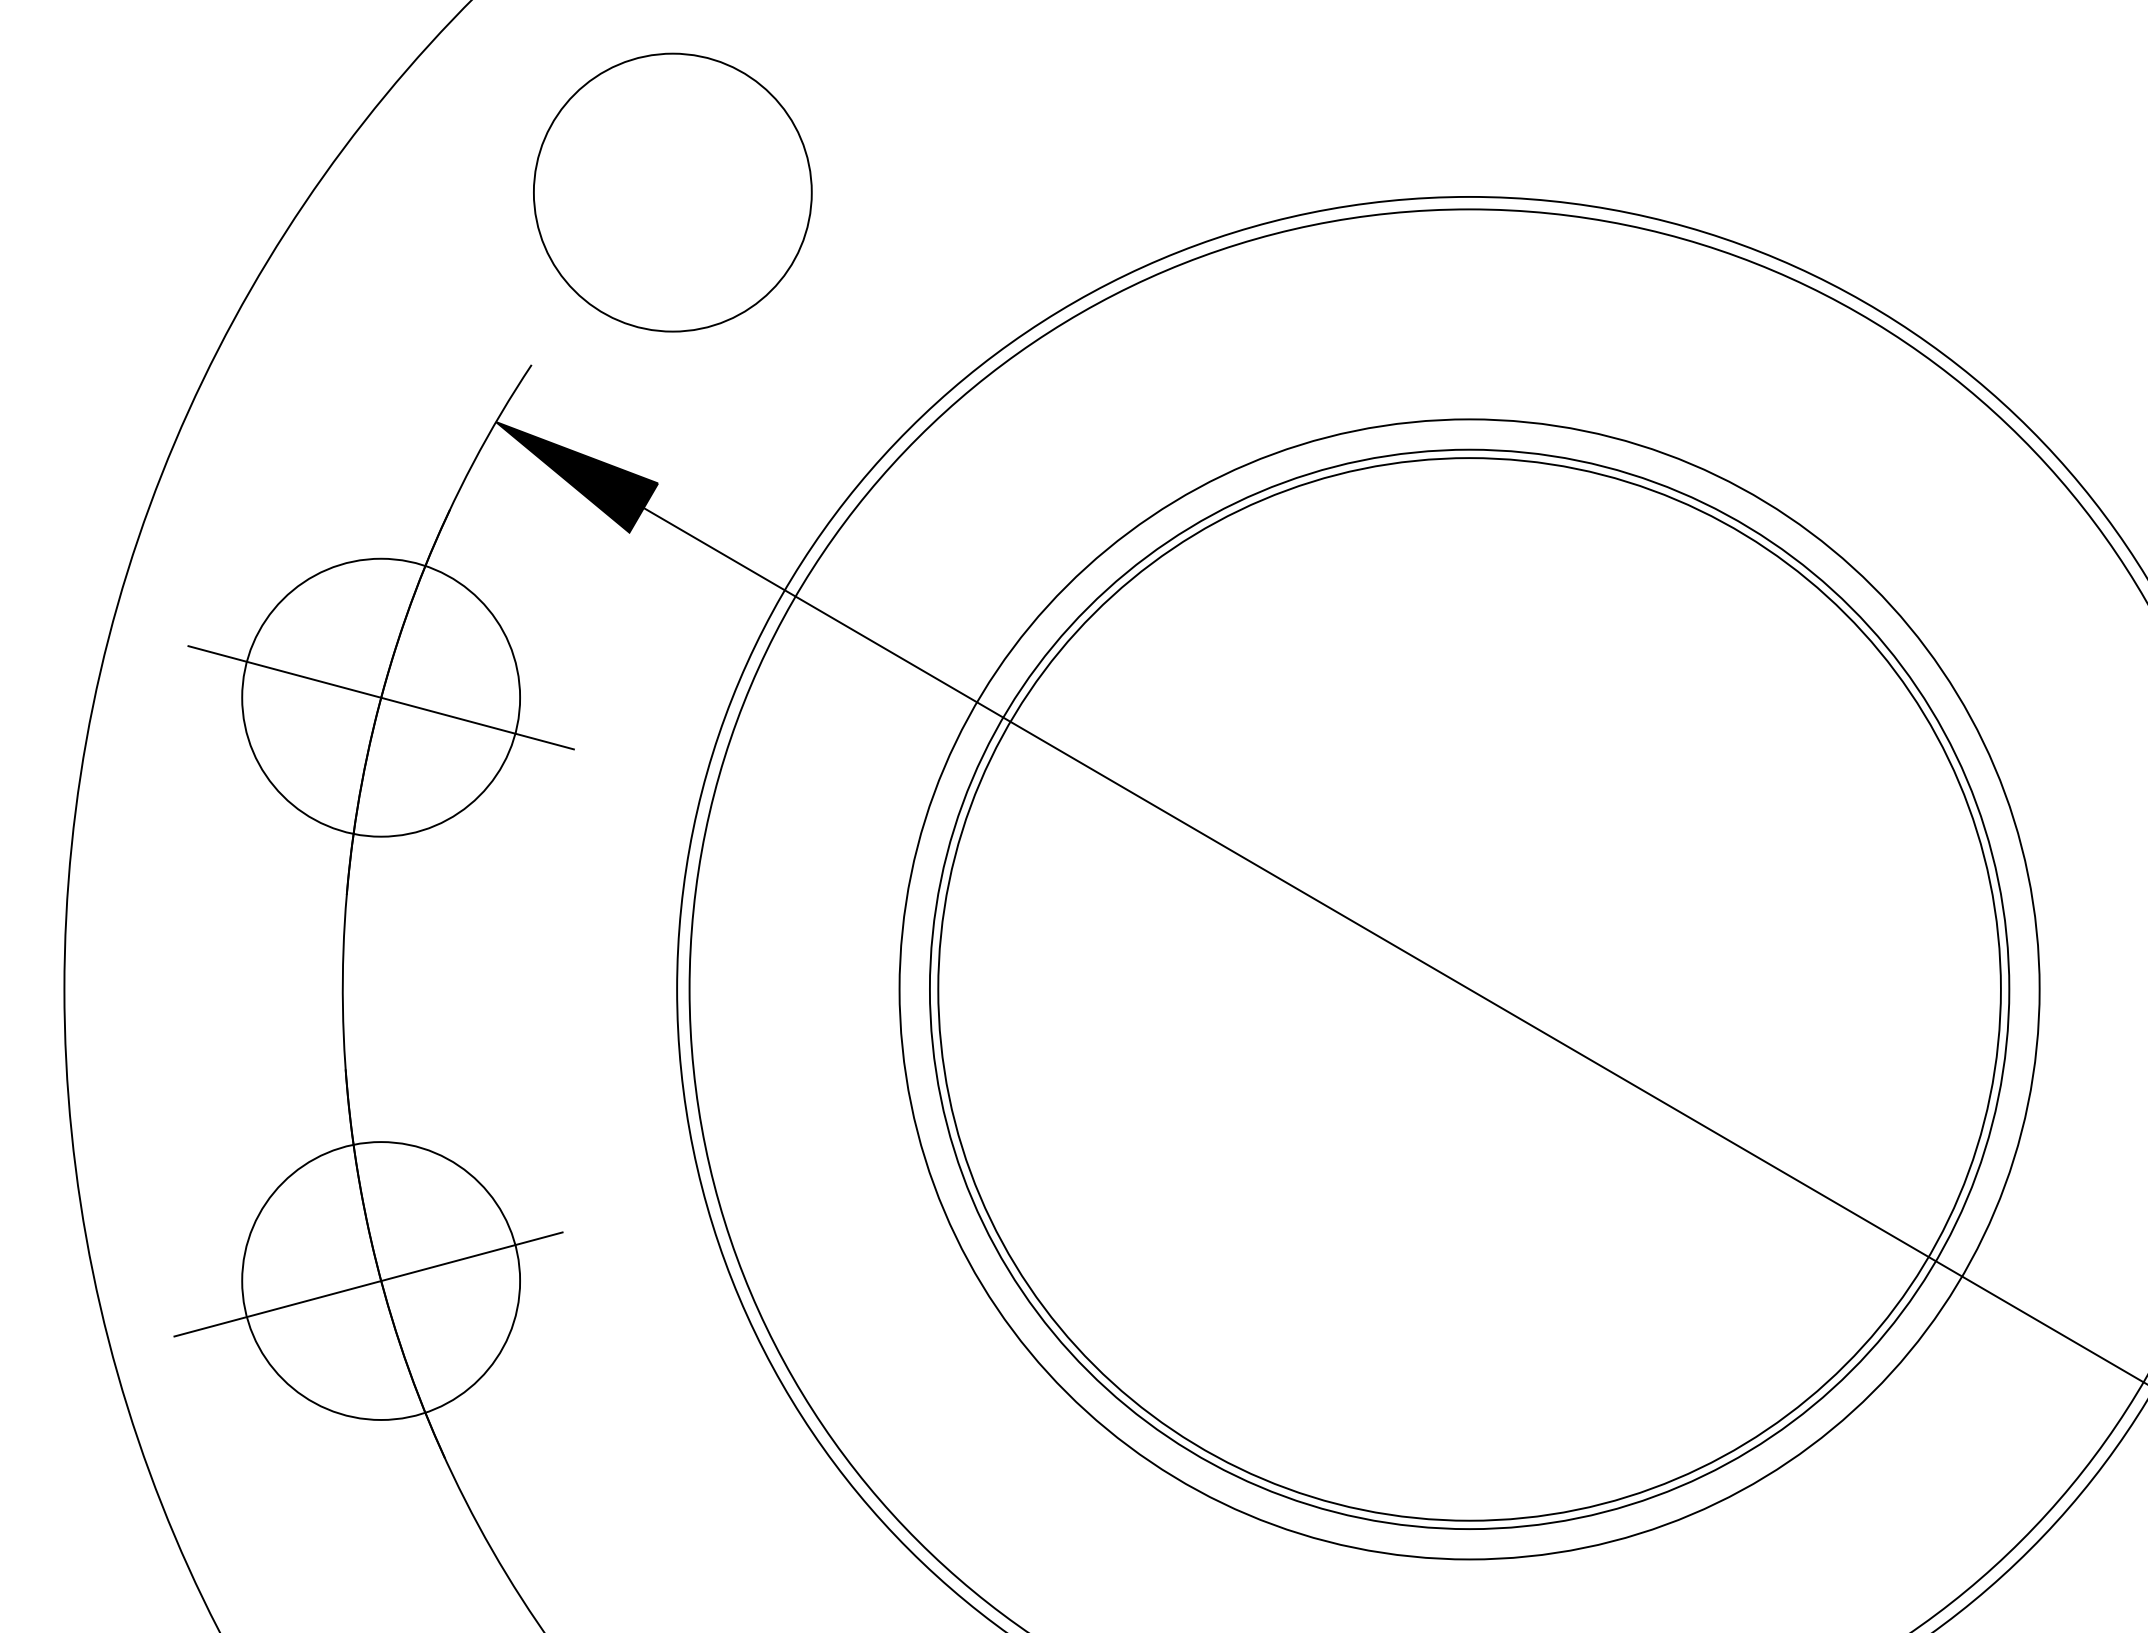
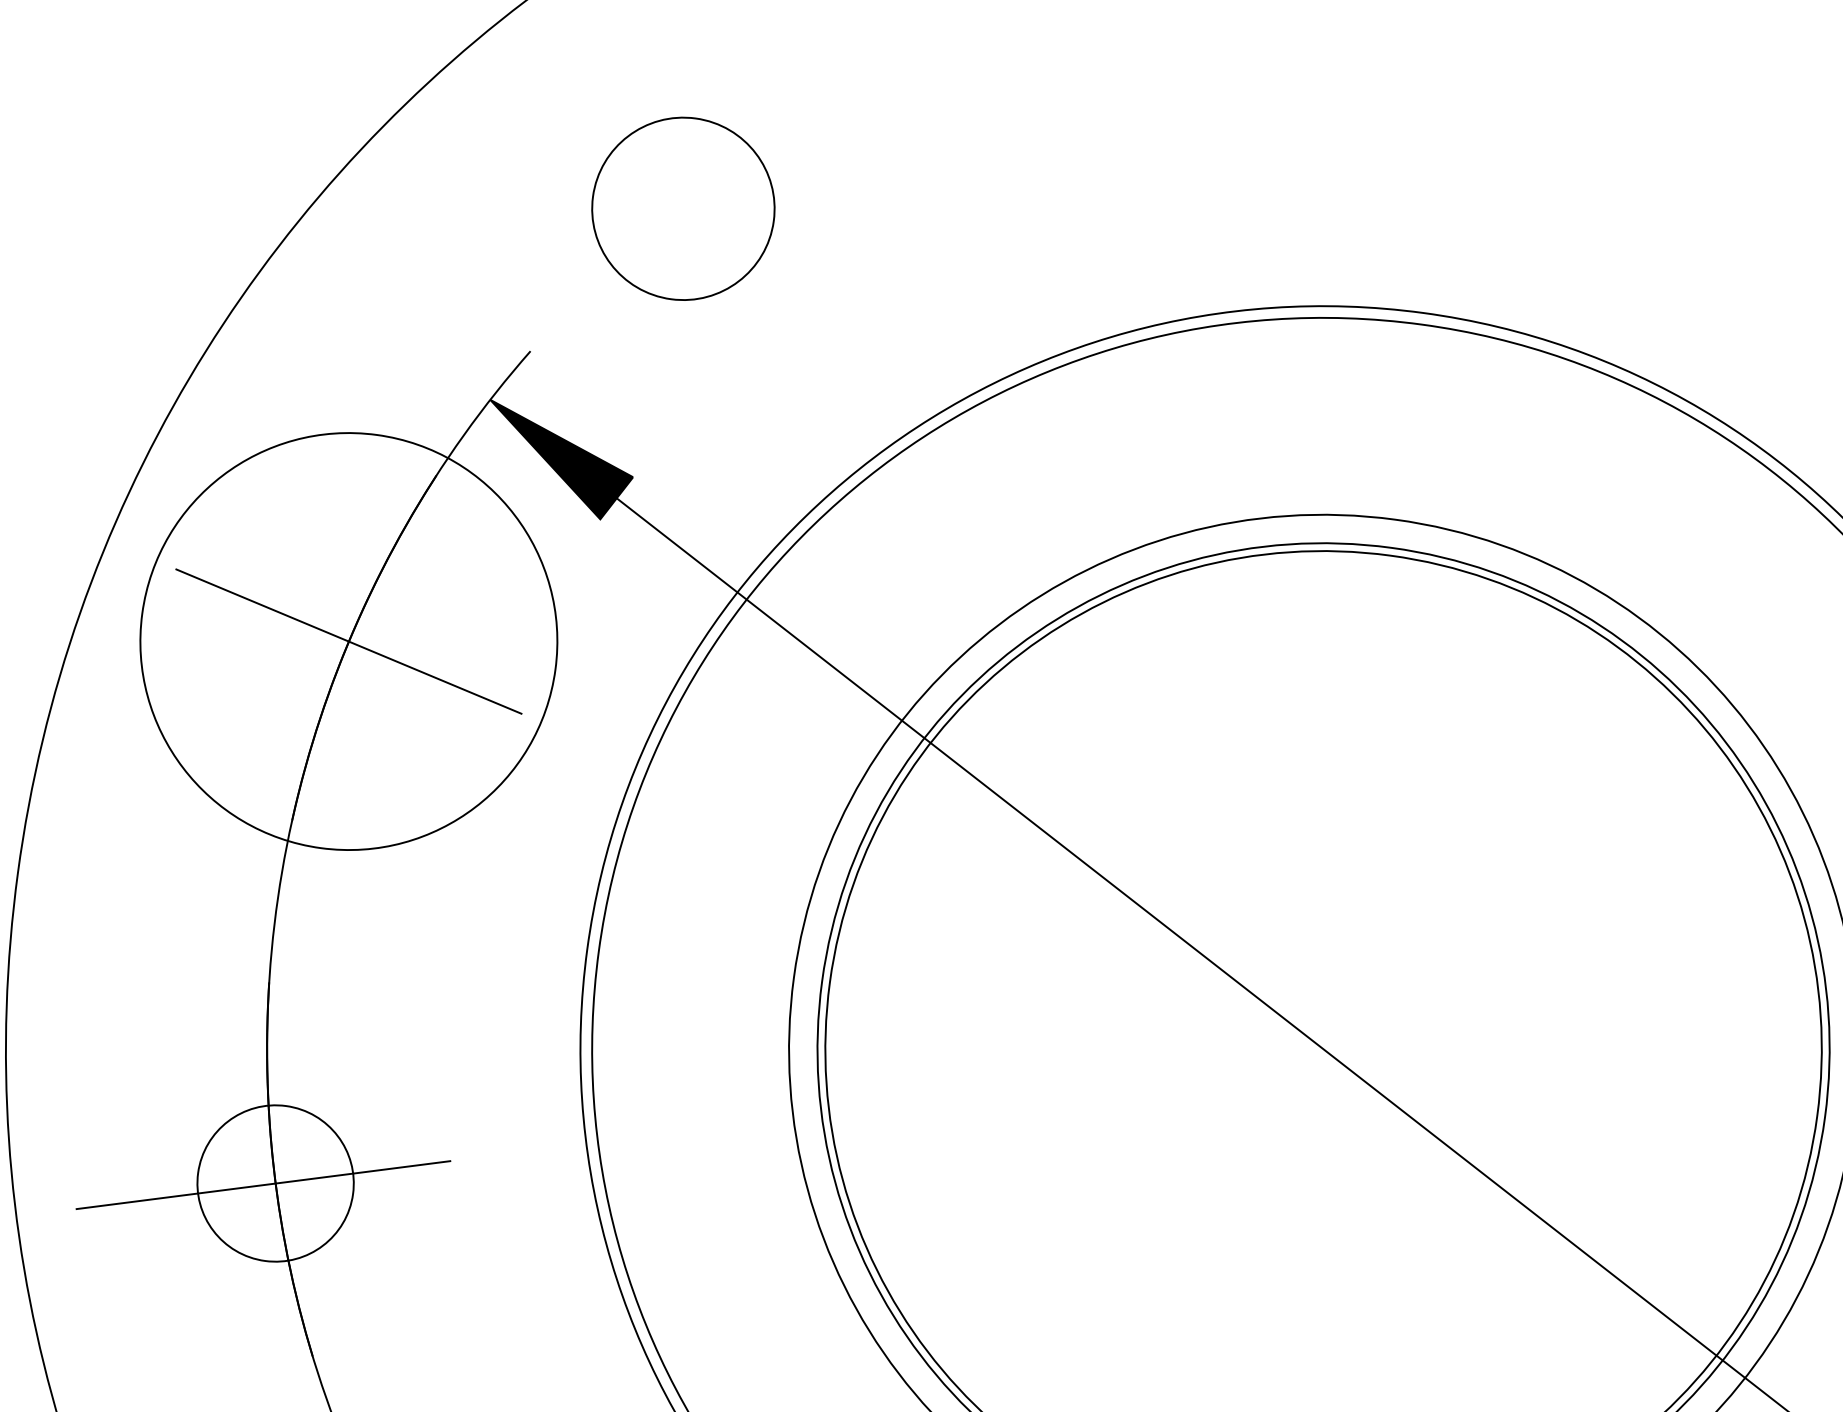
circle: (672, 192) -> (683, 208), size x0.7
circle: (381, 697) -> (349, 641), size x1.6
circle: (381, 1280) -> (276, 1183), size x0.6

